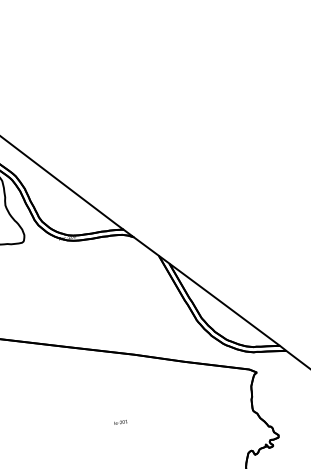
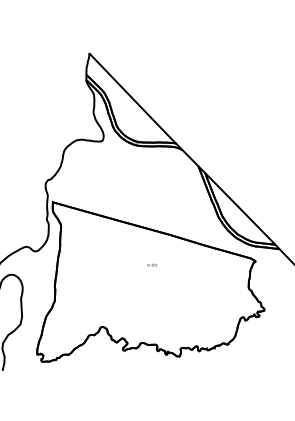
text: (119, 421) -> (151, 264), moved

